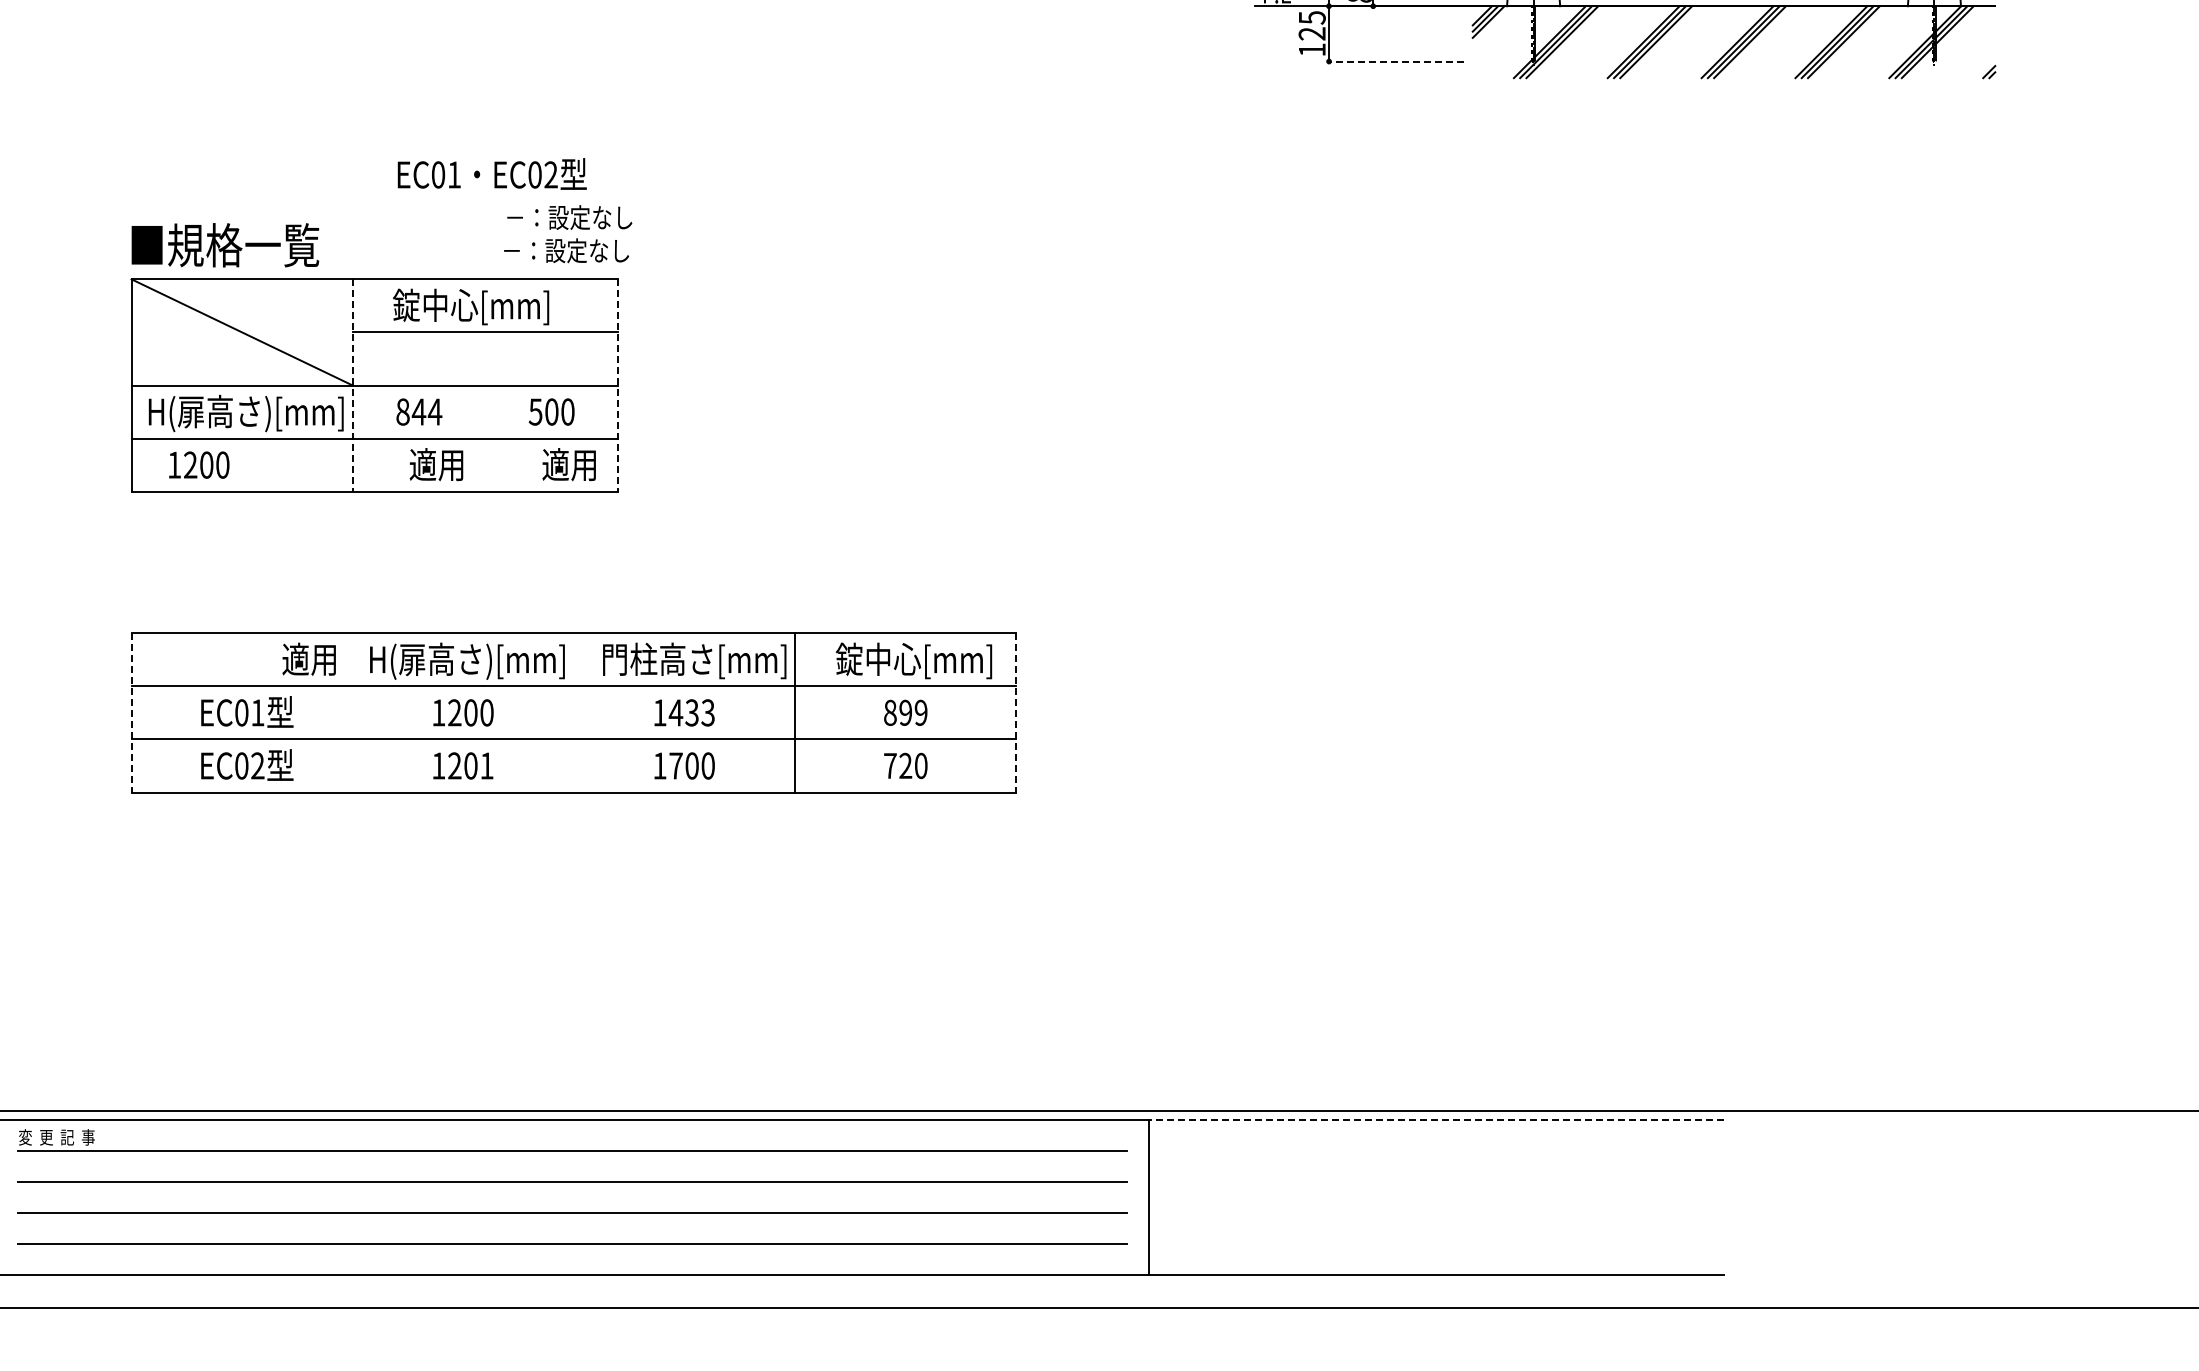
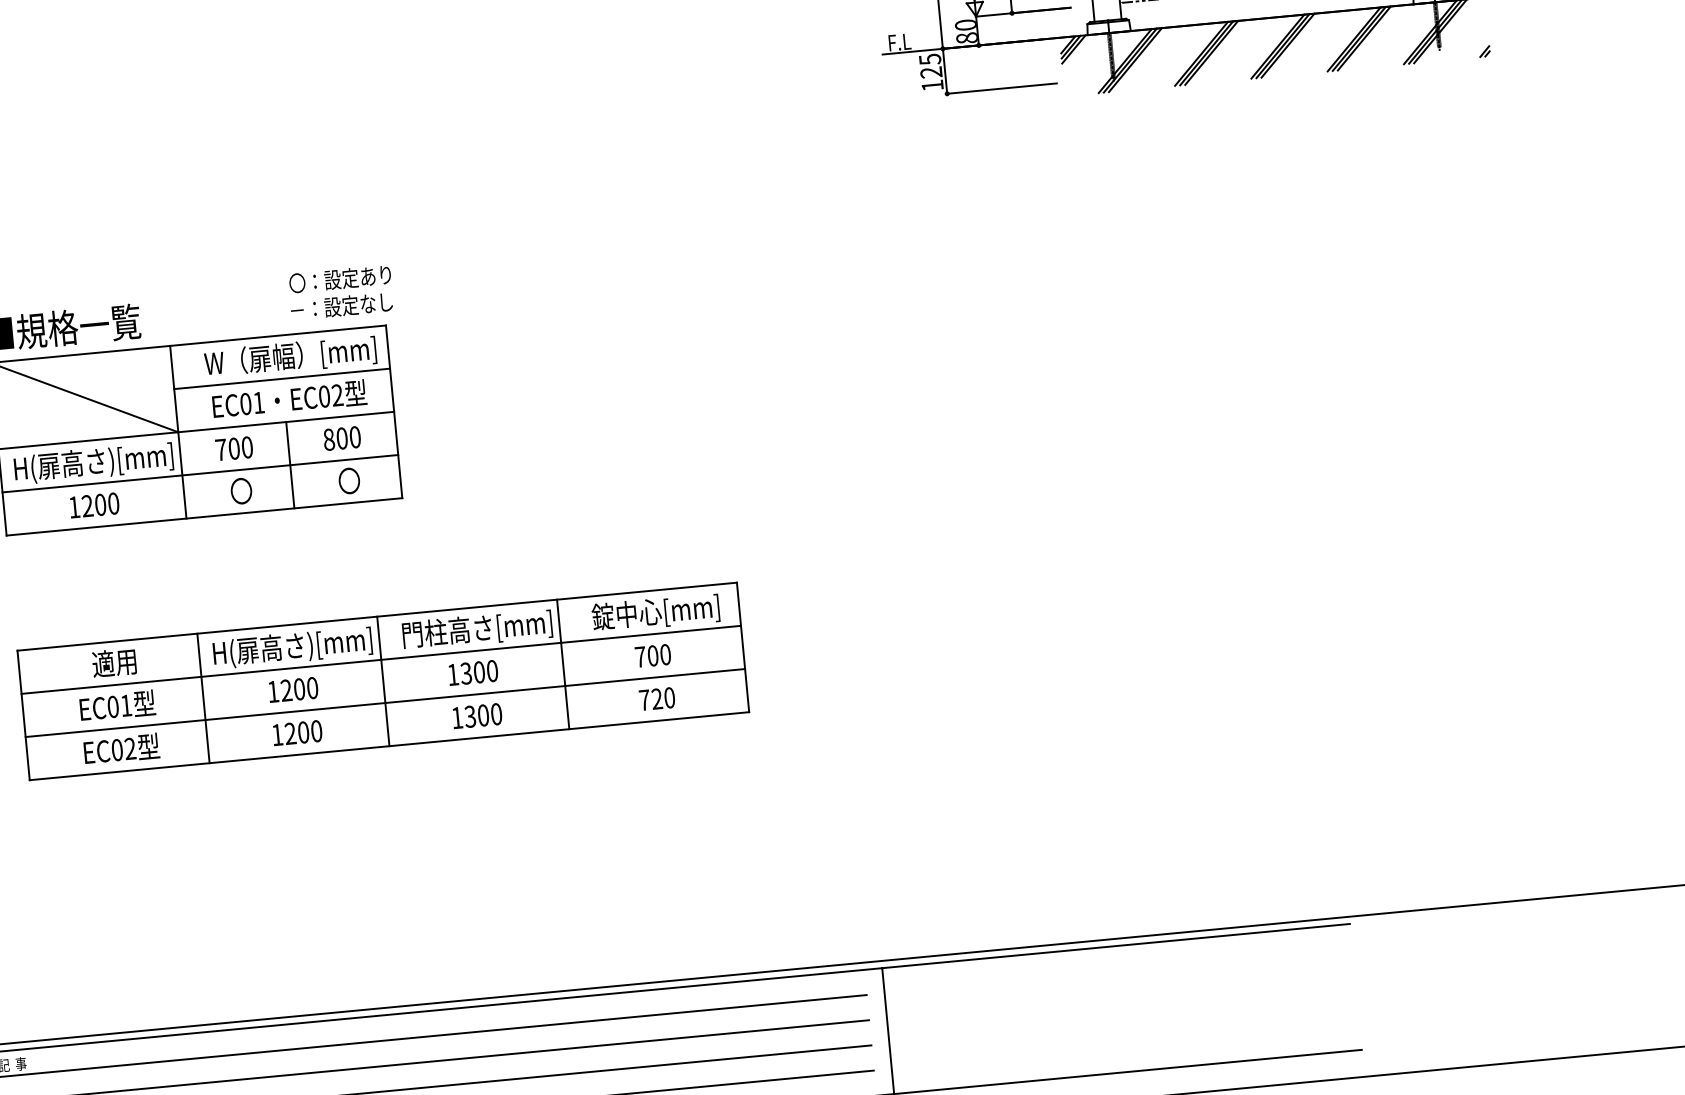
line: (1396, 61) -> (1002, 88), dashed -> solid
text: (491, 173) -> (288, 398), moved
text: (568, 217) -> (340, 279), －：設定なし -> 〇：設定あり
text: (498, 306) -> (290, 356), 錠中心[mm] -> W（扉幅）[mm]
line: (352, 386) -> (178, 433), dashed -> solid
line: (618, 386) -> (394, 412), dashed -> solid
text: (419, 411) -> (234, 448), 844 -> 700
text: (535, 411) -> (328, 439), 500 -> 800
line: (485, 438) -> (290, 465), added
text: (199, 464) -> (94, 504), moved
text: (436, 464) -> (252, 490), 適用 -> 〇
text: (568, 464) -> (359, 479), 適用 -> 〇
text: (308, 658) -> (113, 662), moved
line: (131, 712) -> (23, 715), dashed -> solid
line: (352, 712) -> (203, 698), added
line: (574, 712) -> (383, 681), added
text: (691, 712) -> (478, 672), 1433 -> 1300
text: (905, 712) -> (652, 655), 899 -> 700
line: (1016, 712) -> (743, 647), dashed -> solid
text: (486, 765) -> (316, 730), 1201 -> 1200
text: (675, 765) -> (469, 716), 1700 -> 1300
line: (1436, 1119) -> (1115, 945), dashed -> solid

